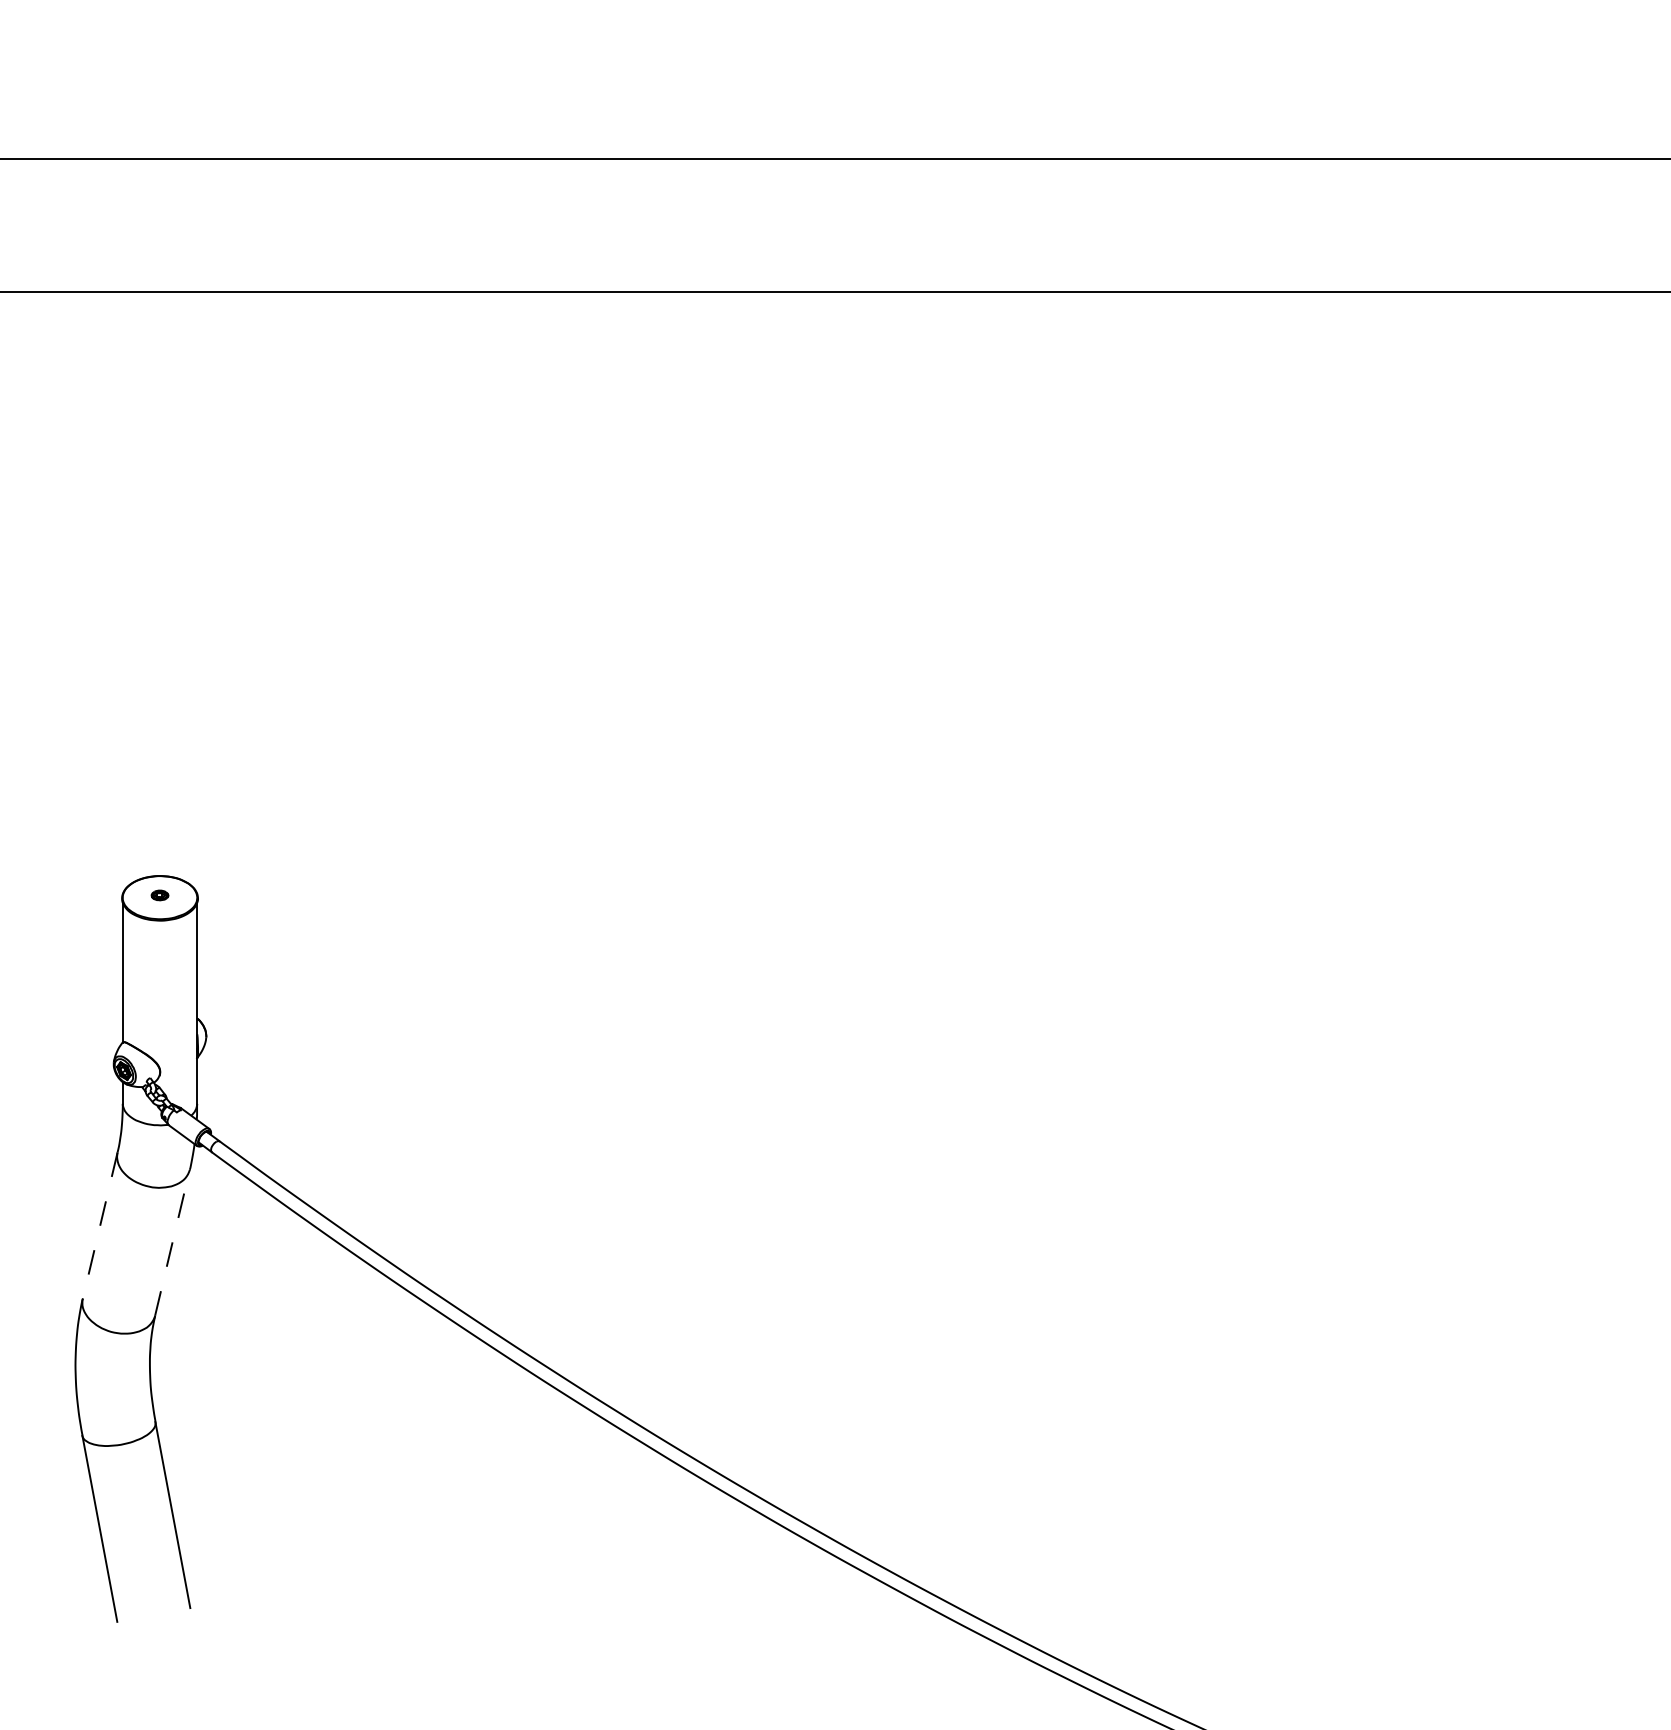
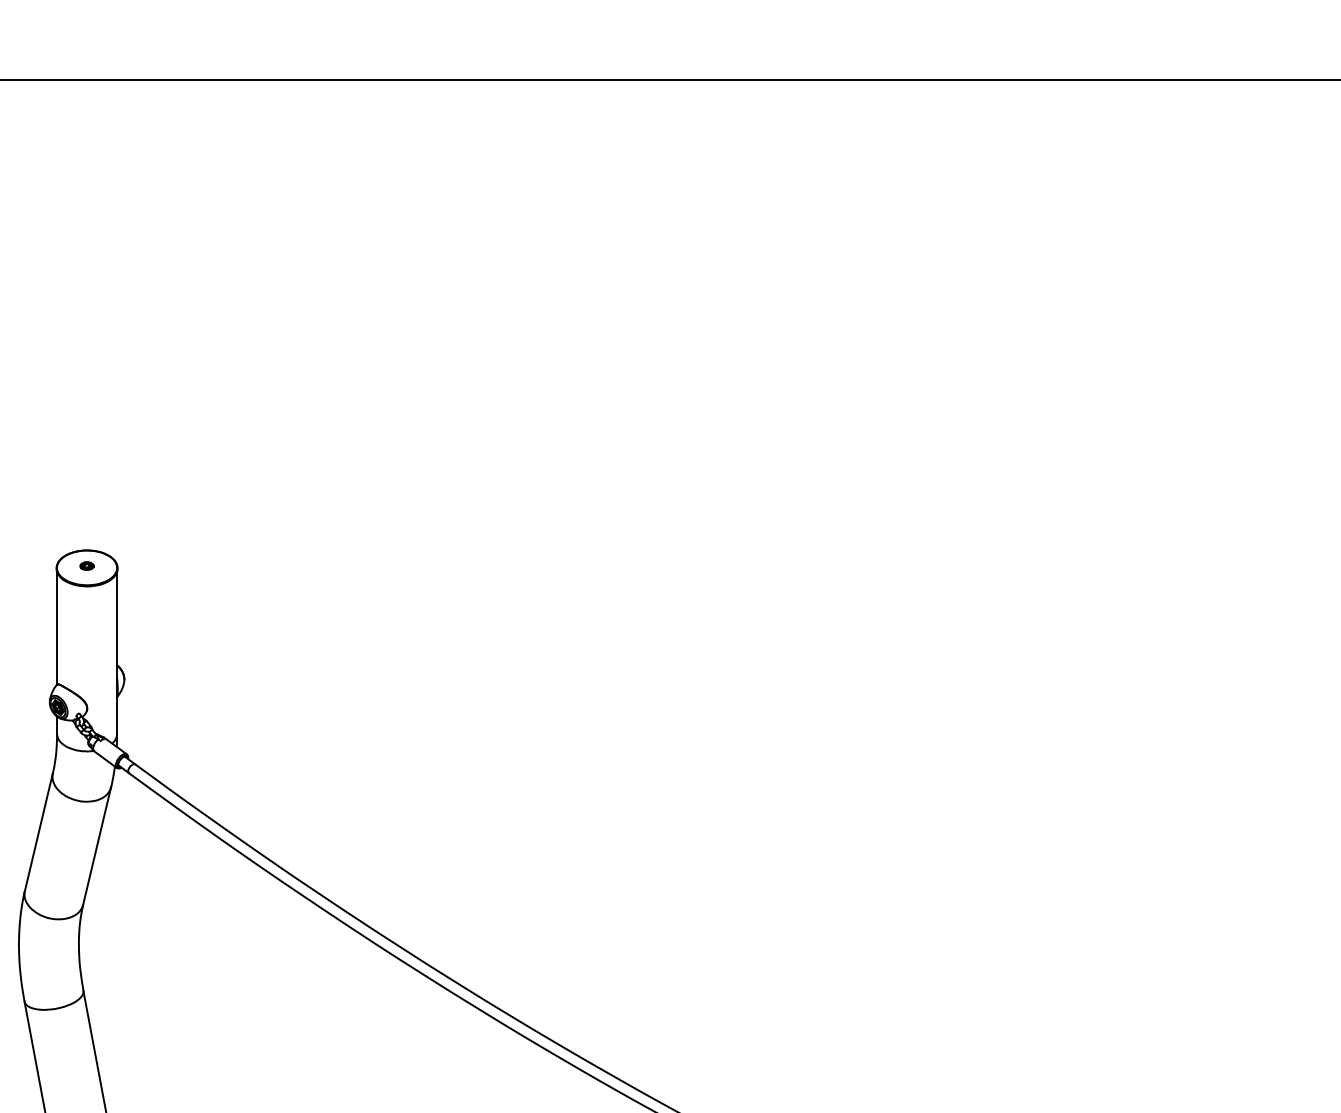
line: (100, 1226) -> (39, 832), dashed -> solid
line: (172, 1242) -> (97, 845), dashed -> solid

